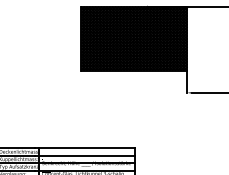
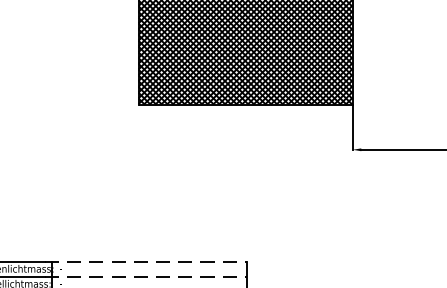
line: (85, 148) -> (146, 262), solid -> dashed
line: (85, 155) -> (146, 276), solid -> dashed

